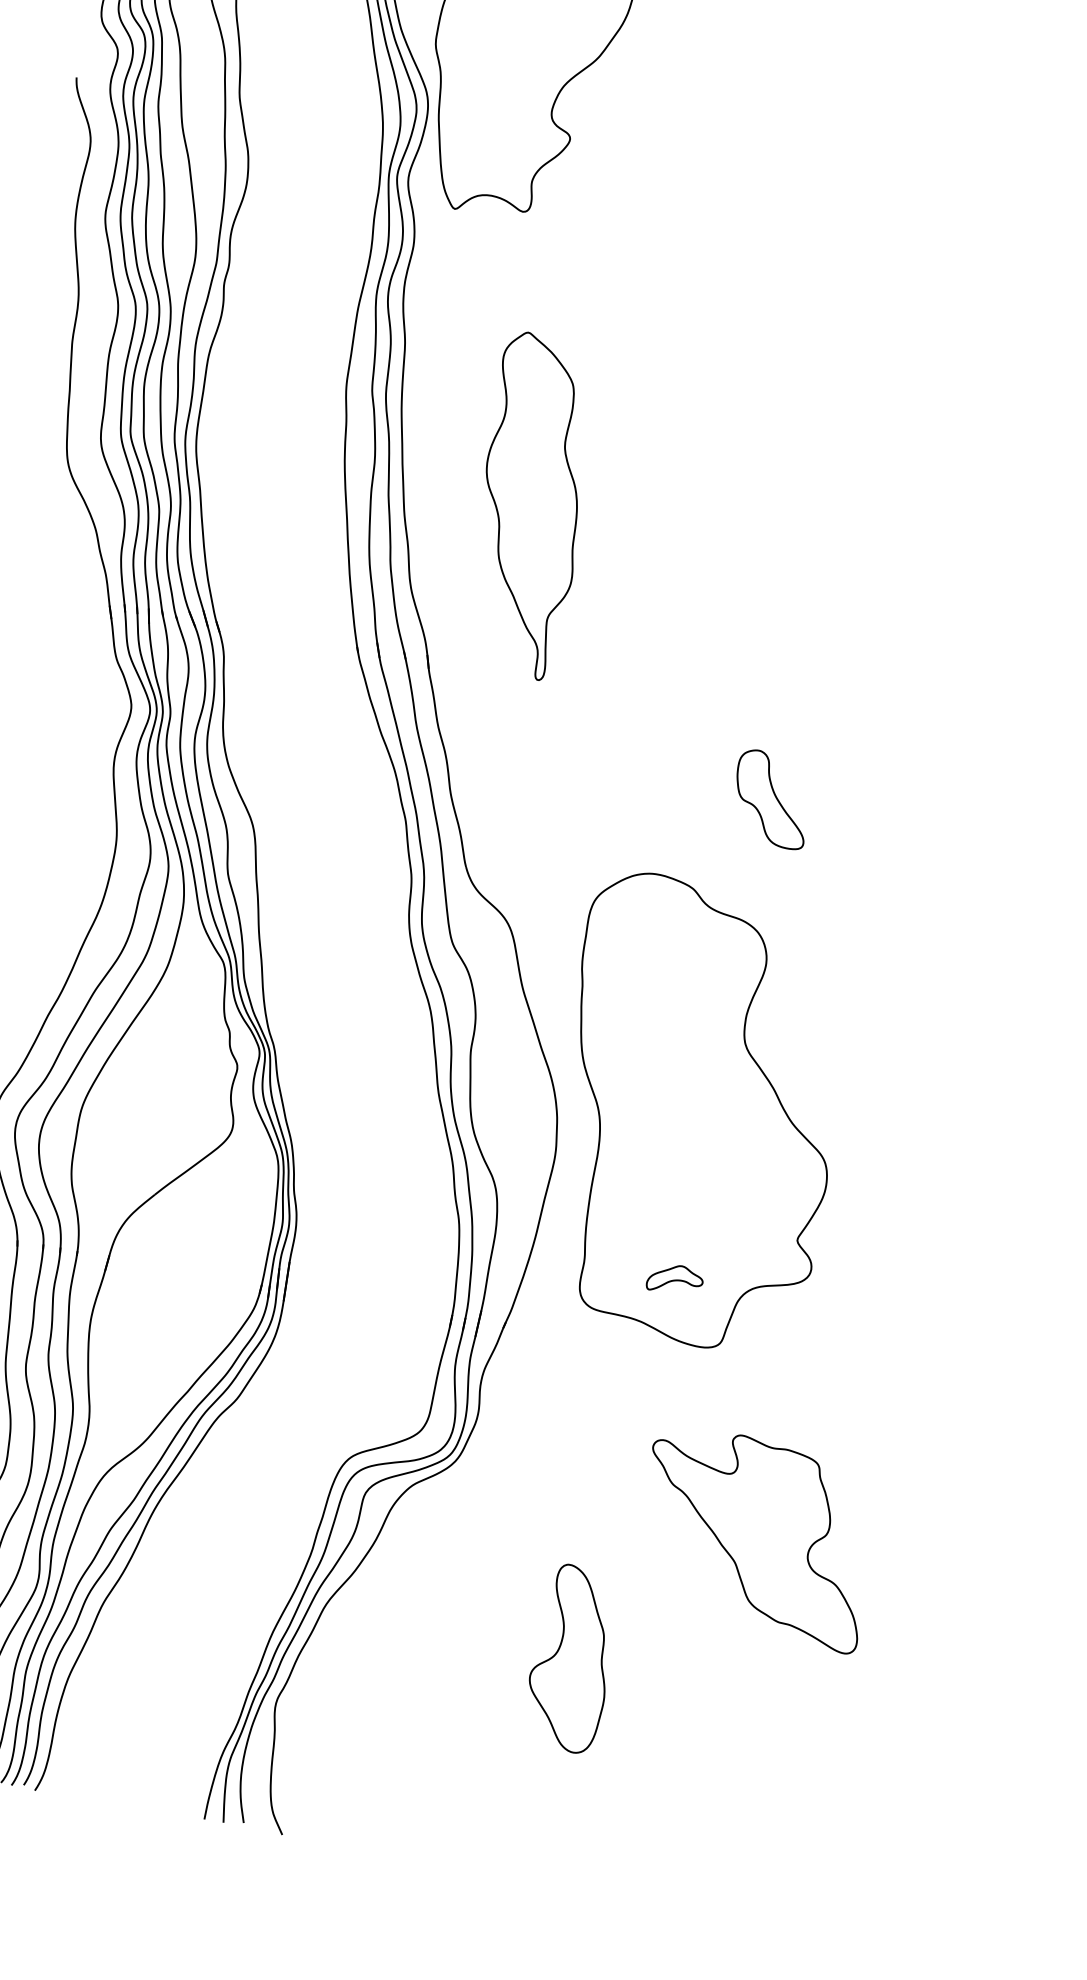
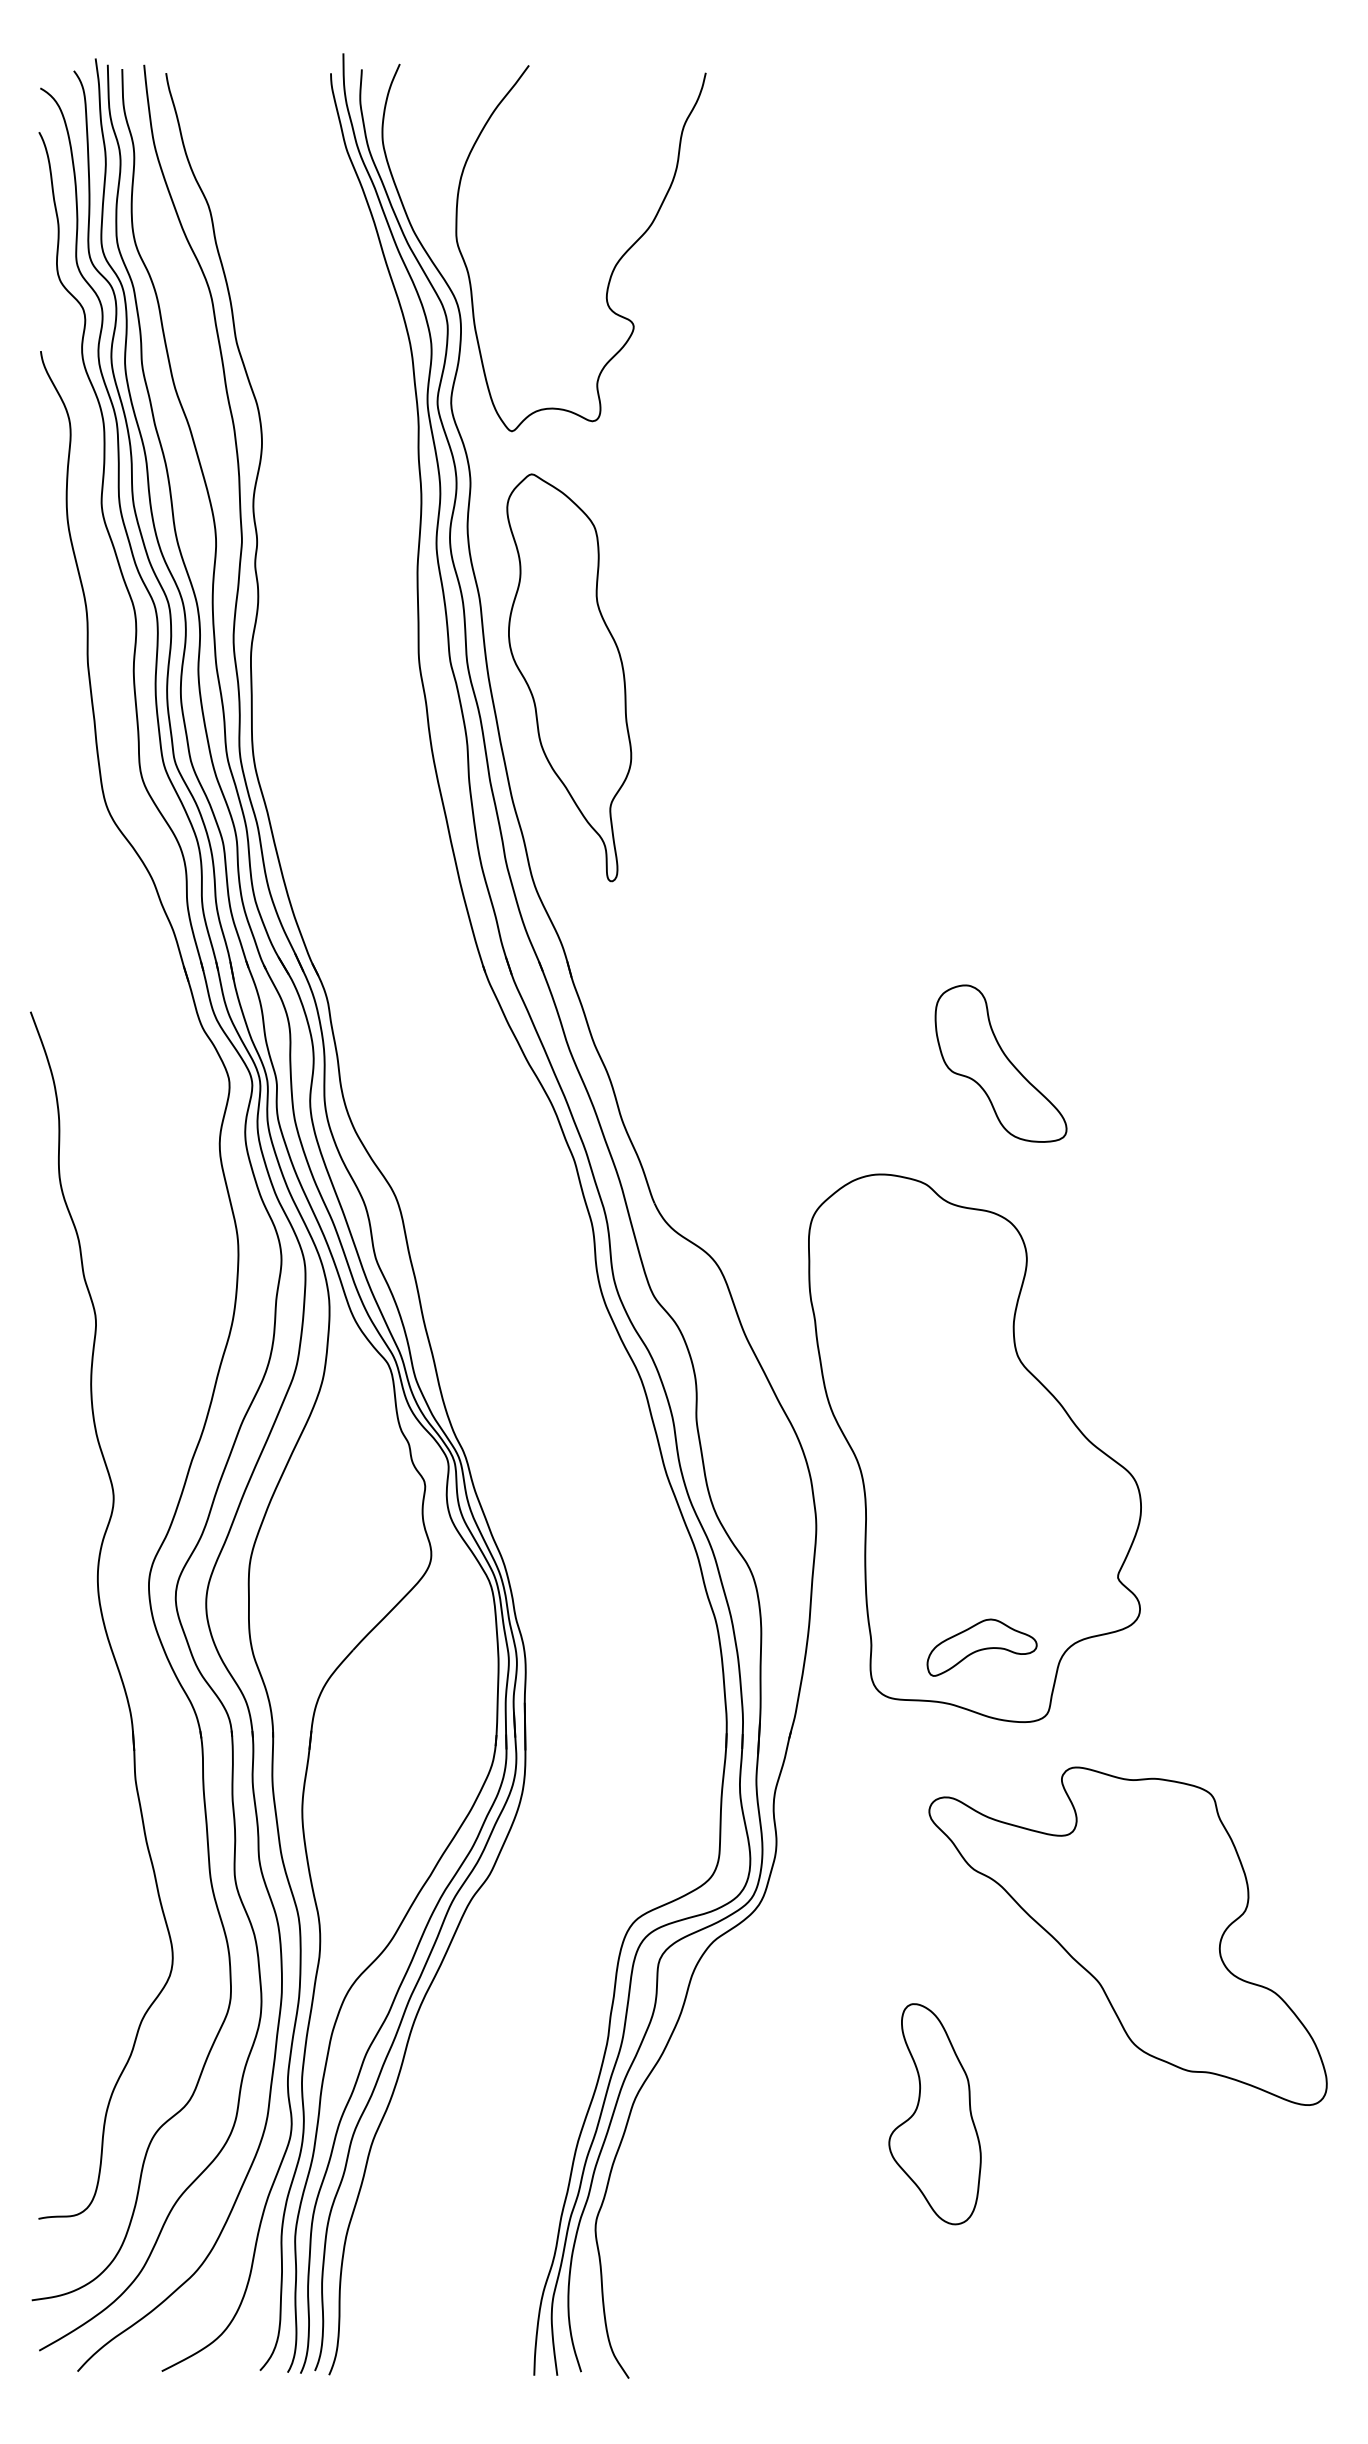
part: (531, 505) -> (569, 677), moved
part: (771, 799) -> (1000, 1063), size x1.43
part: (674, 1279) -> (981, 1647), size x1.67
part: (755, 1537) -> (1127, 1935), size x1.43

